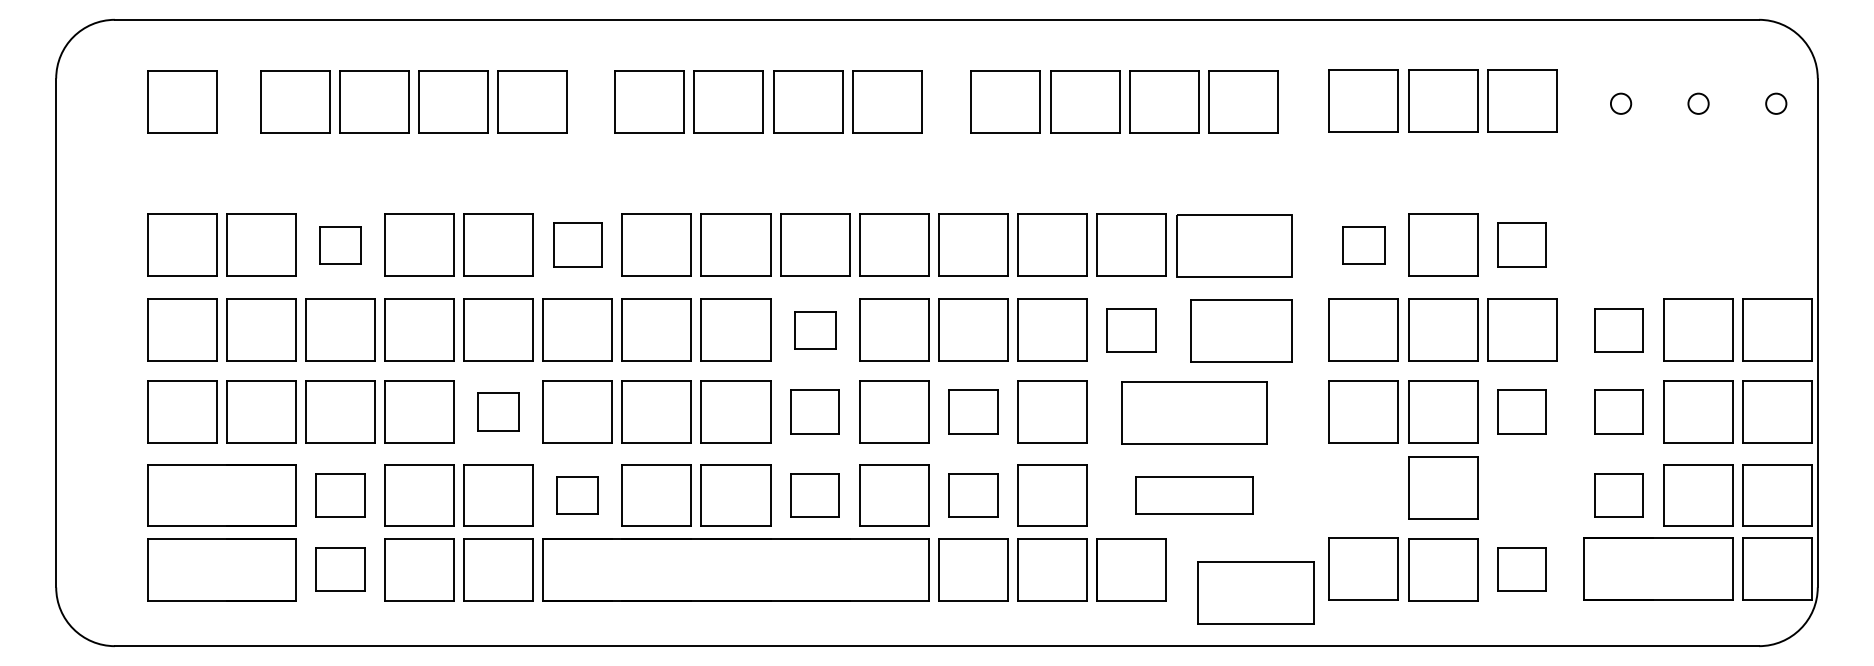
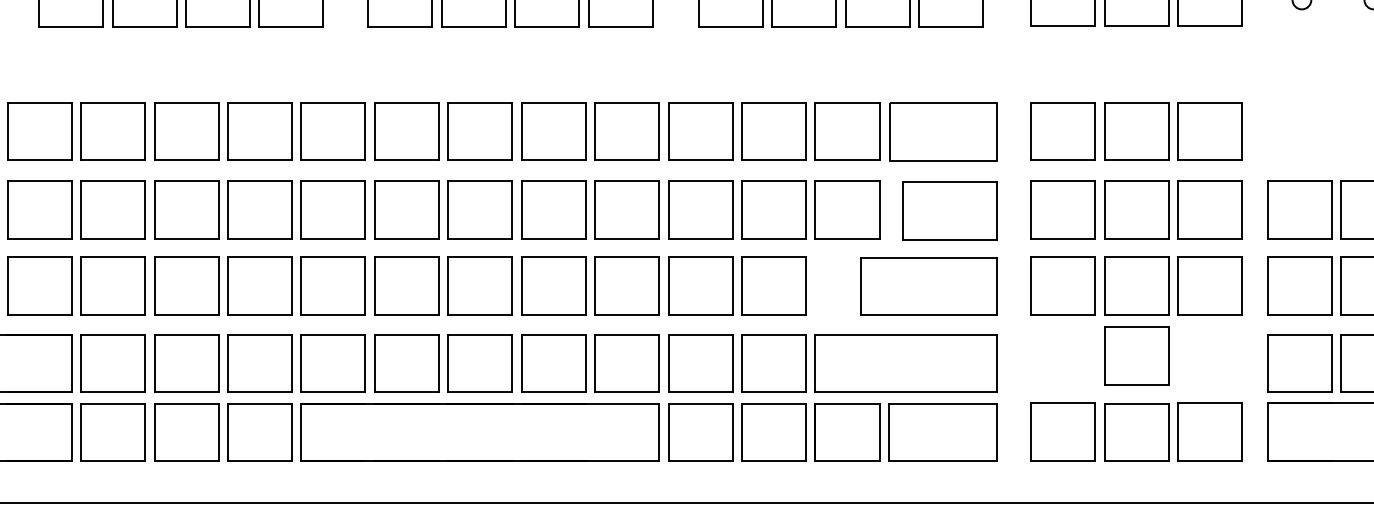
part: (340, 244) -> (113, 130), size x1.67
part: (577, 244) -> (333, 130), size x1.43
part: (1363, 244) -> (1062, 130), size x1.67
part: (1522, 244) -> (1210, 130), size x1.43
part: (815, 329) -> (554, 209), size x1.67
part: (1131, 329) -> (847, 209), size x1.43
part: (1618, 329) -> (1299, 209), size x1.43
part: (498, 411) -> (259, 285), size x1.67
part: (815, 411) -> (554, 285), size x1.43
part: (973, 411) -> (700, 285), size x1.43
part: (1522, 411) -> (1210, 285), size x1.43
part: (1618, 411) -> (1299, 285), size x1.43
part: (1194, 412) -> (929, 286), moved
part: (340, 495) -> (113, 363), size x1.43
part: (577, 495) -> (333, 363), size x1.67
part: (815, 495) -> (554, 363), size x1.43
part: (973, 495) -> (700, 363), size x1.43
part: (1194, 495) -> (905, 363), size x1.67
part: (1618, 495) -> (1299, 363), size x1.43
part: (1522, 568) -> (1210, 431), size x1.43
part: (340, 569) -> (113, 432), size x1.43
part: (1255, 592) -> (942, 432), moved

